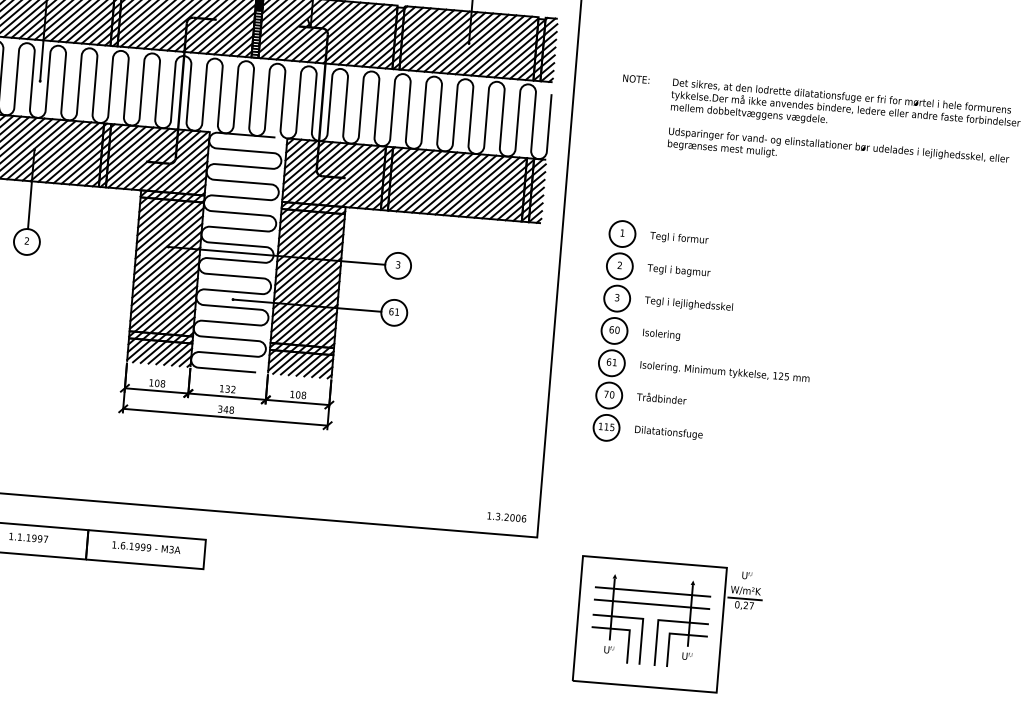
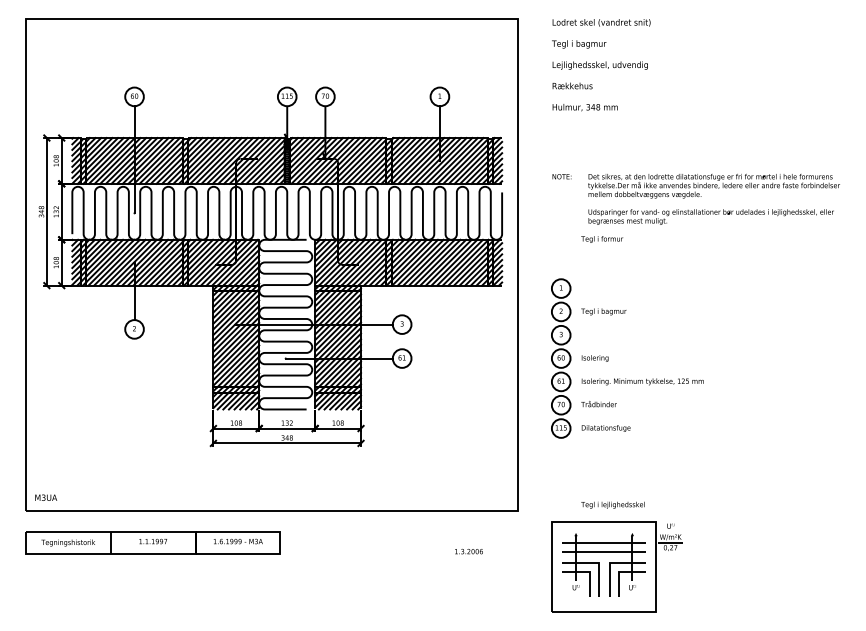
text: (679, 238) -> (602, 239), moved
text: (688, 303) -> (612, 504), moved
text: (506, 517) -> (468, 551), moved

